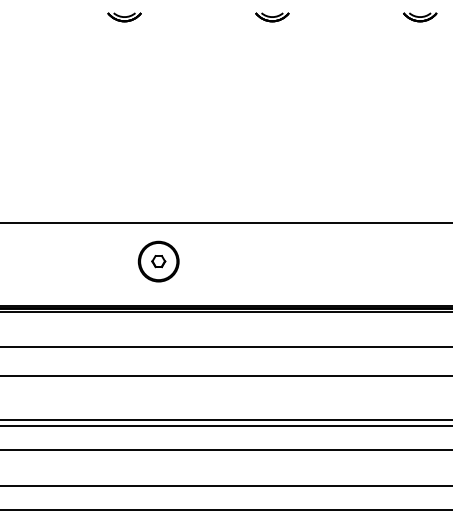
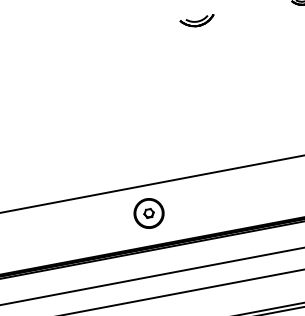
part: (124, 17) -> (91, 42), removed
part: (272, 17) -> (197, 21), size x1.4

